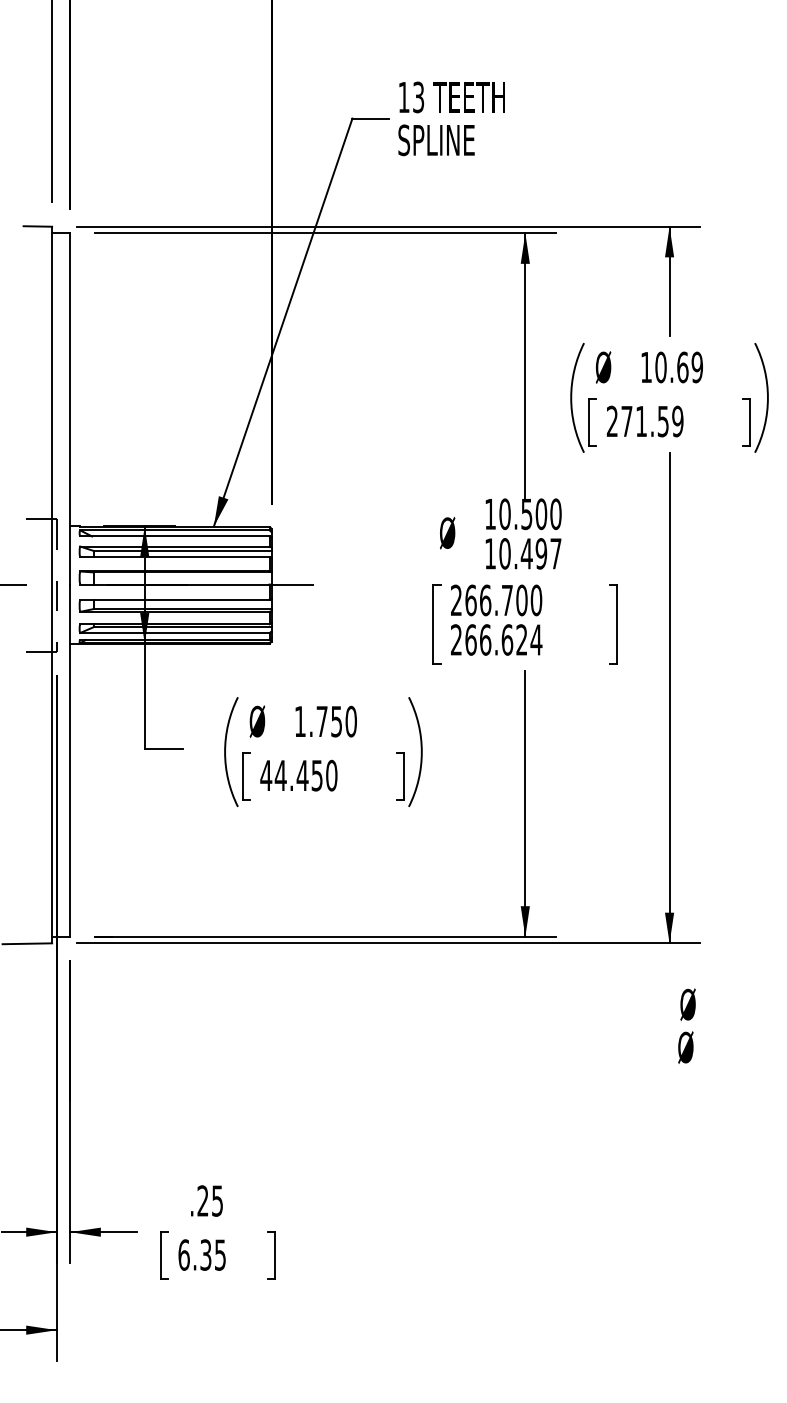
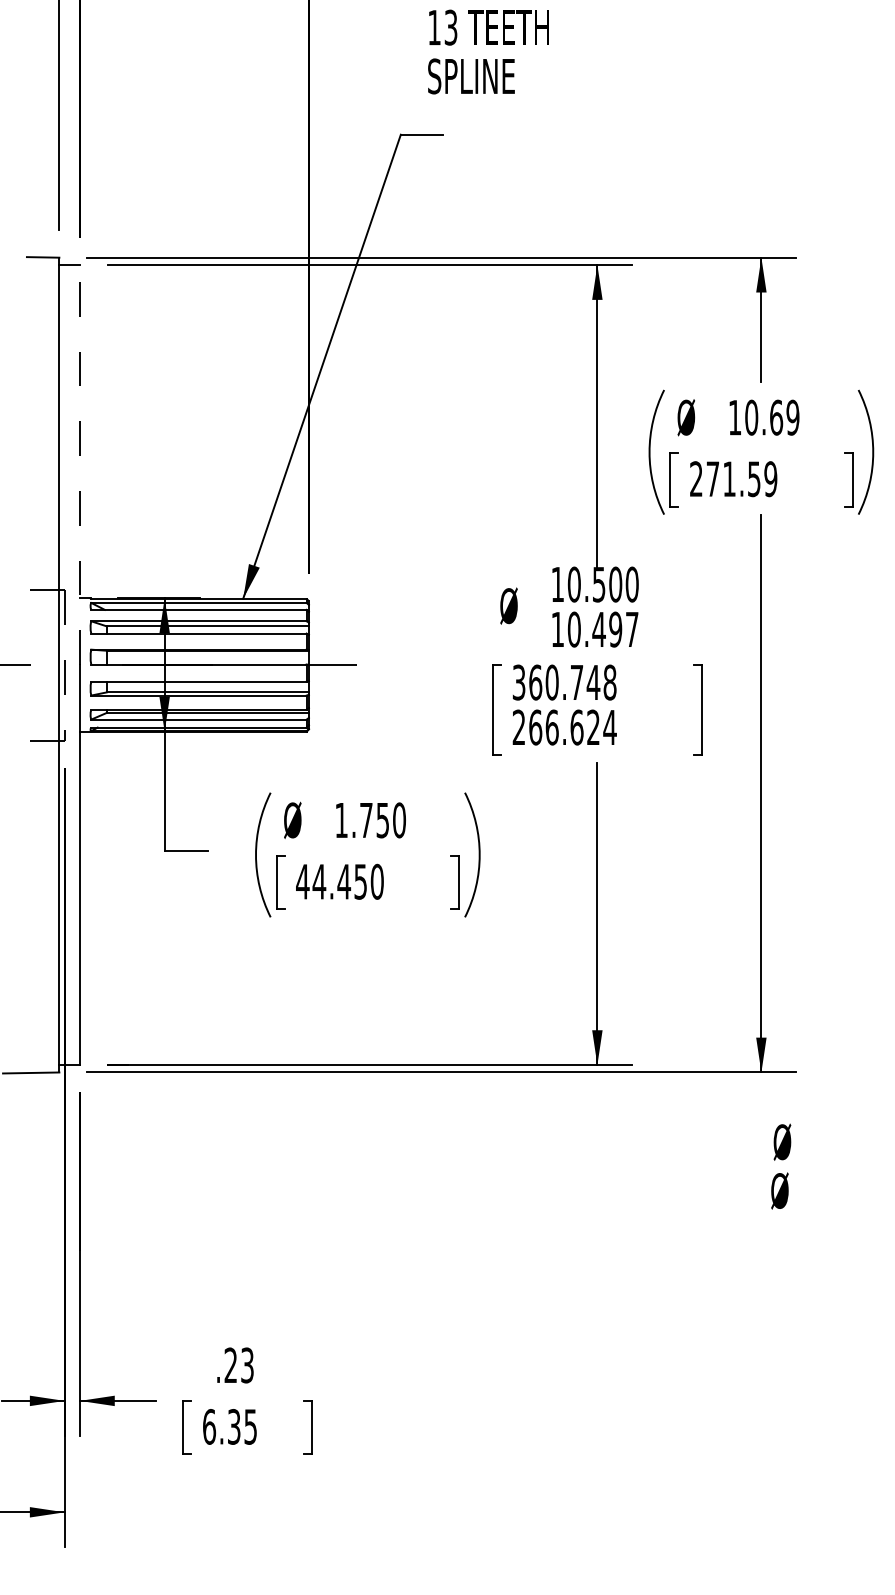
text: (451, 118) -> (488, 51), moved
line: (69, 408) -> (79, 464), solid -> dashed
text: (496, 600) -> (564, 682), 266.700 -> 360.748
text: (217, 1200) -> (247, 1364), .25 -> .23

